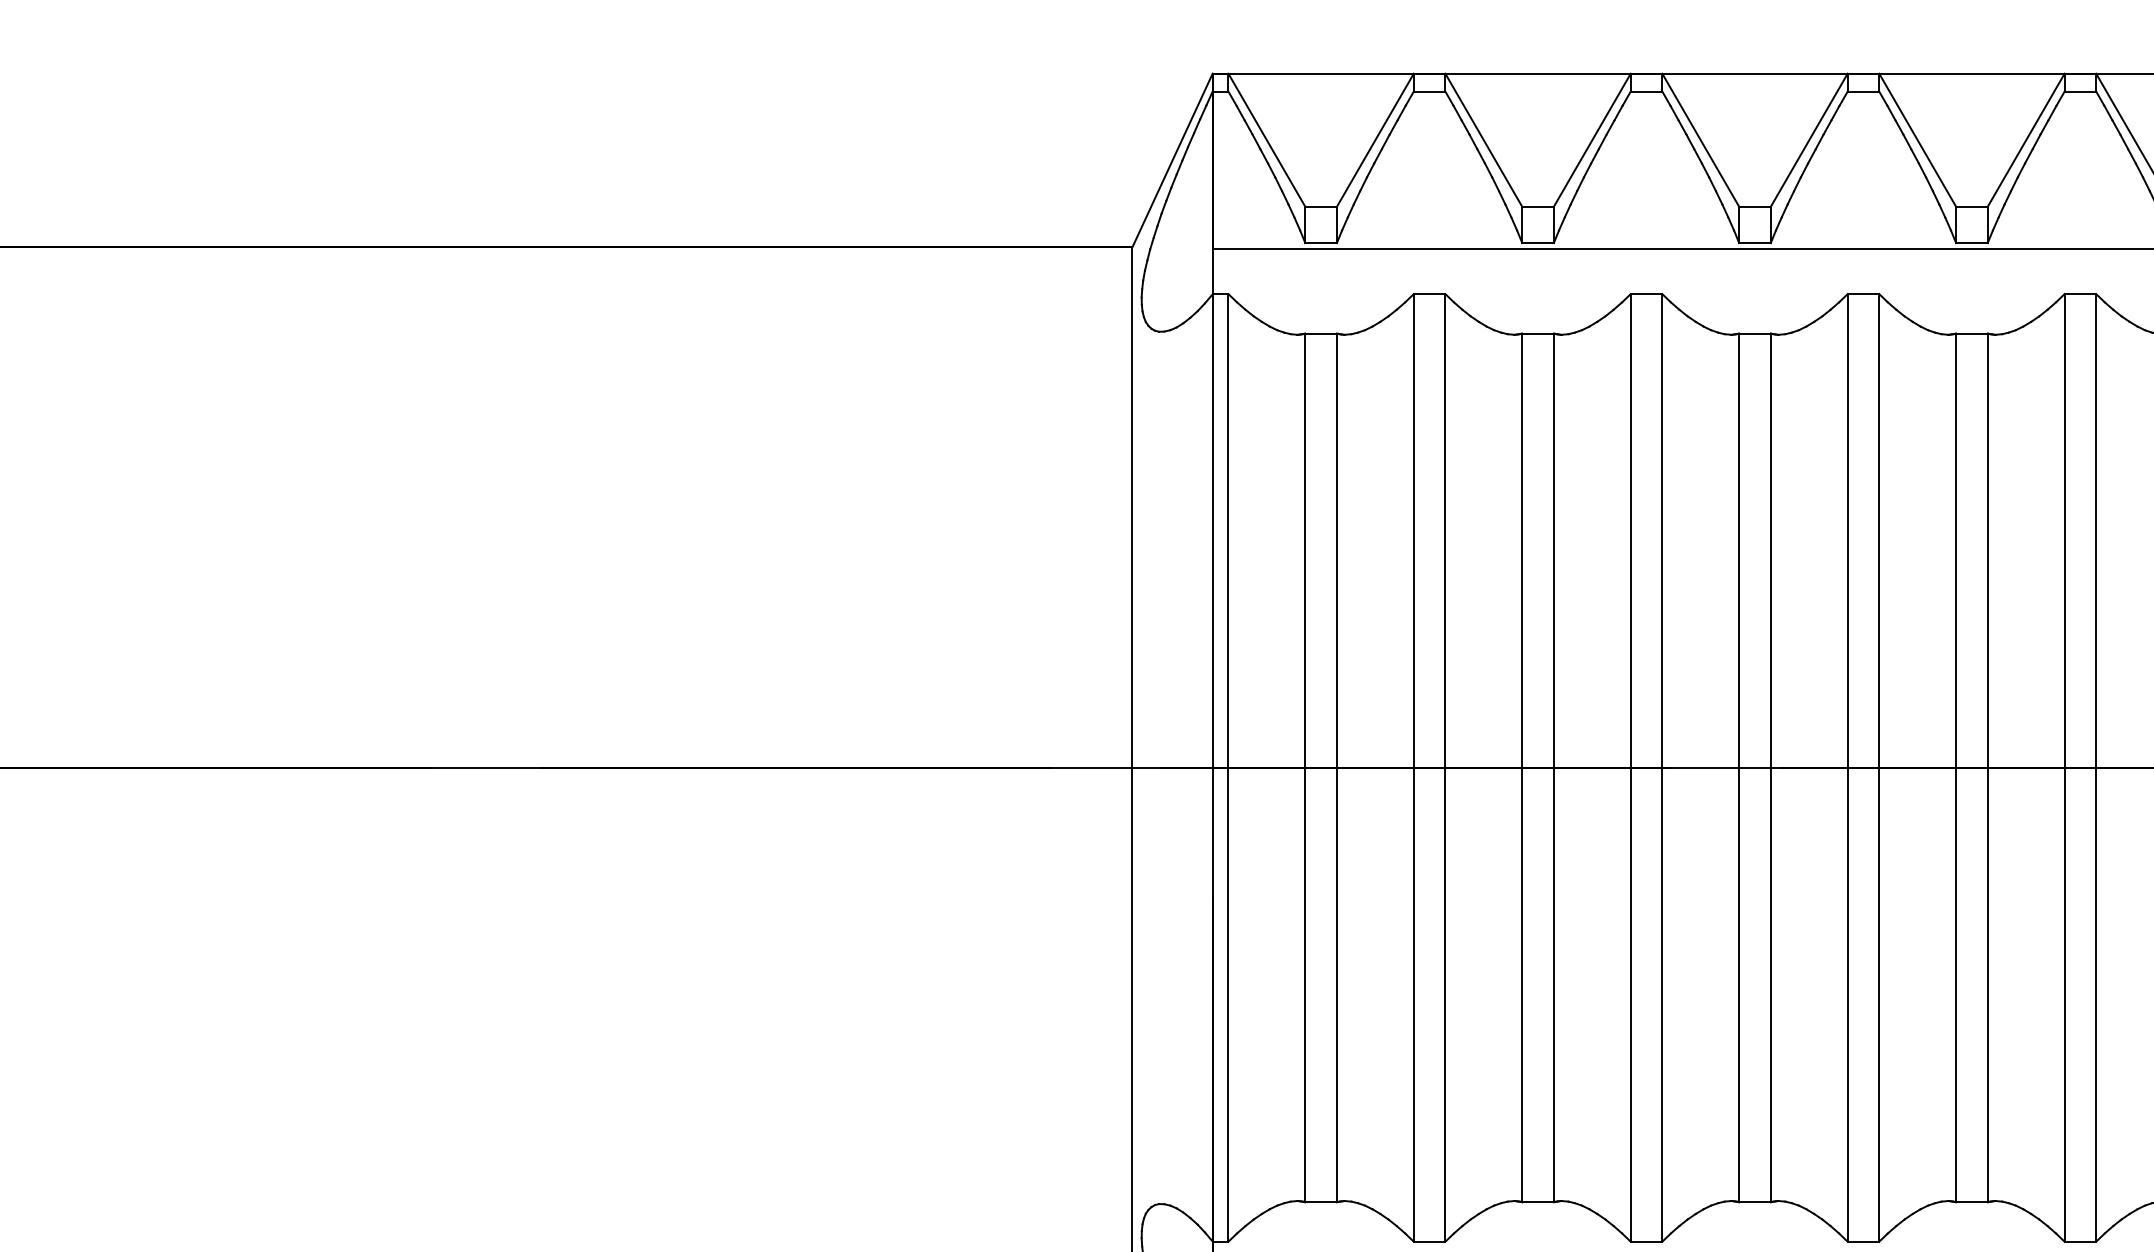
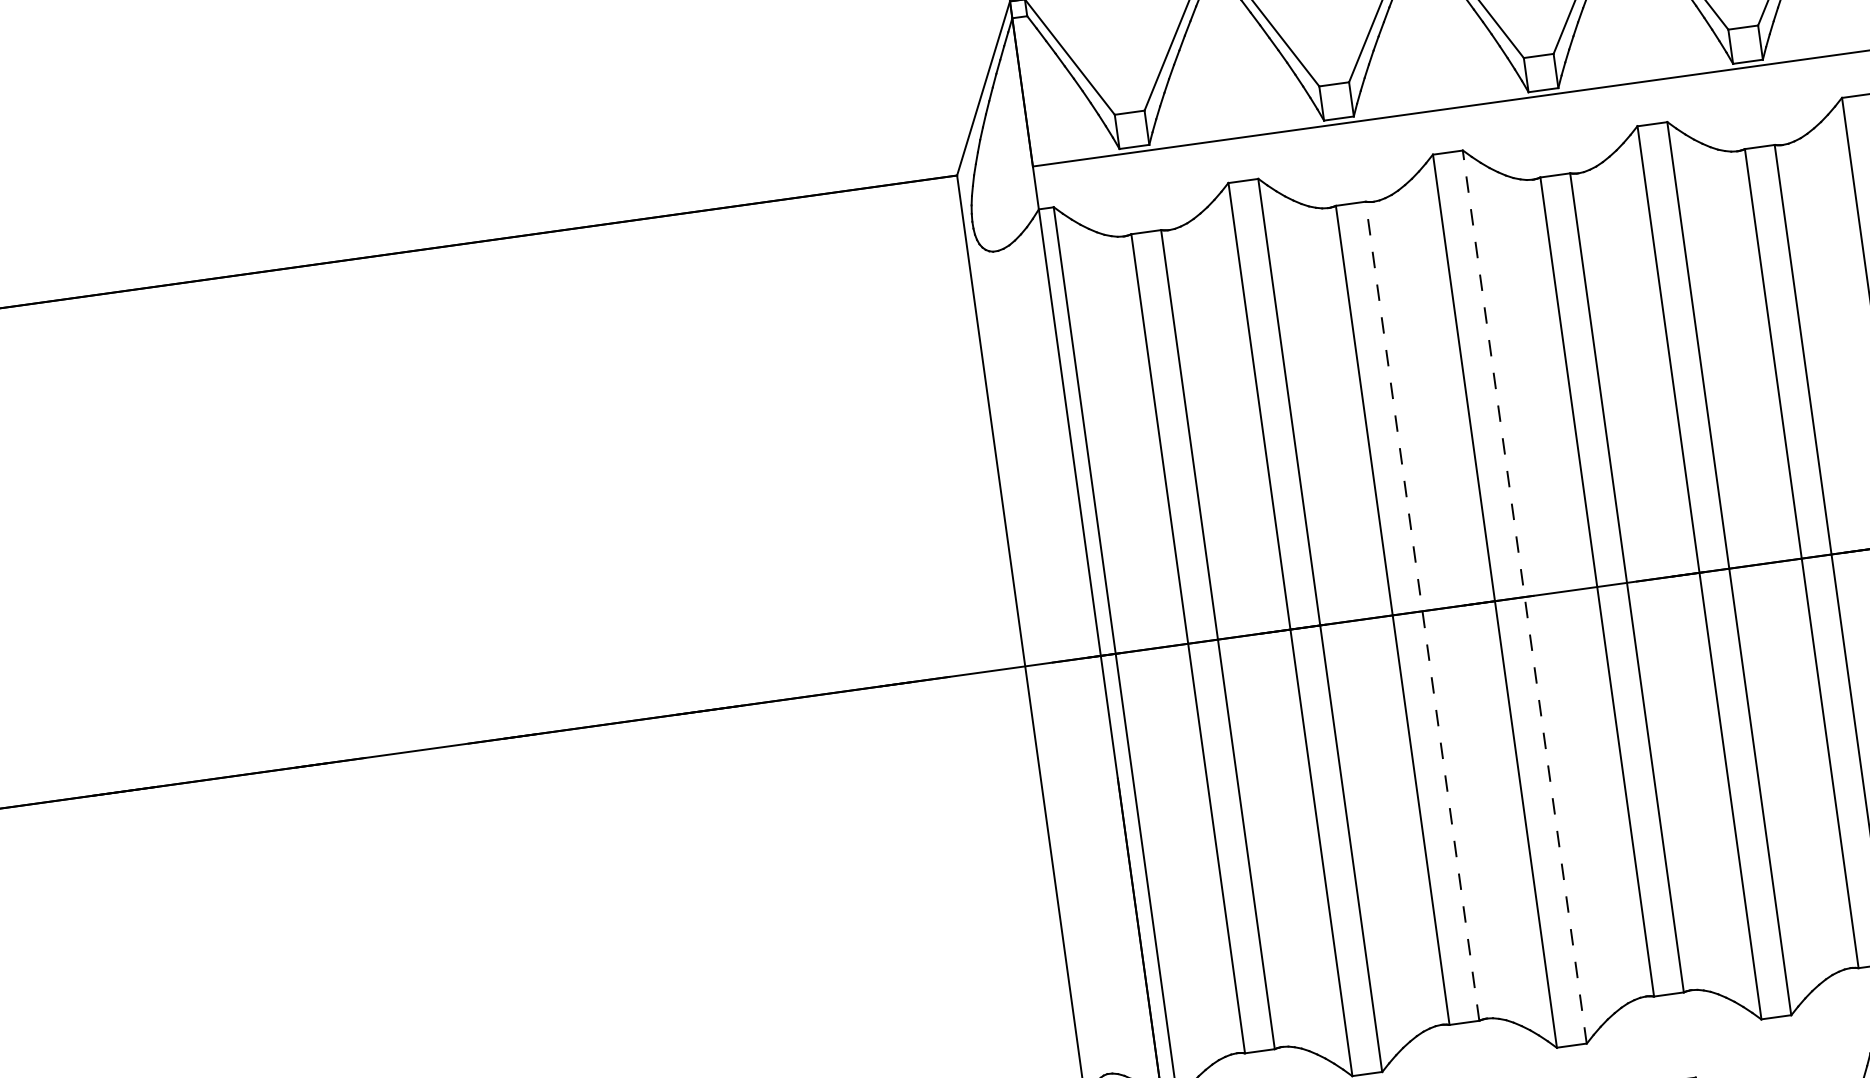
line: (1553, 767) -> (1422, 610), solid -> dashed
line: (1662, 767) -> (1524, 596), solid -> dashed

